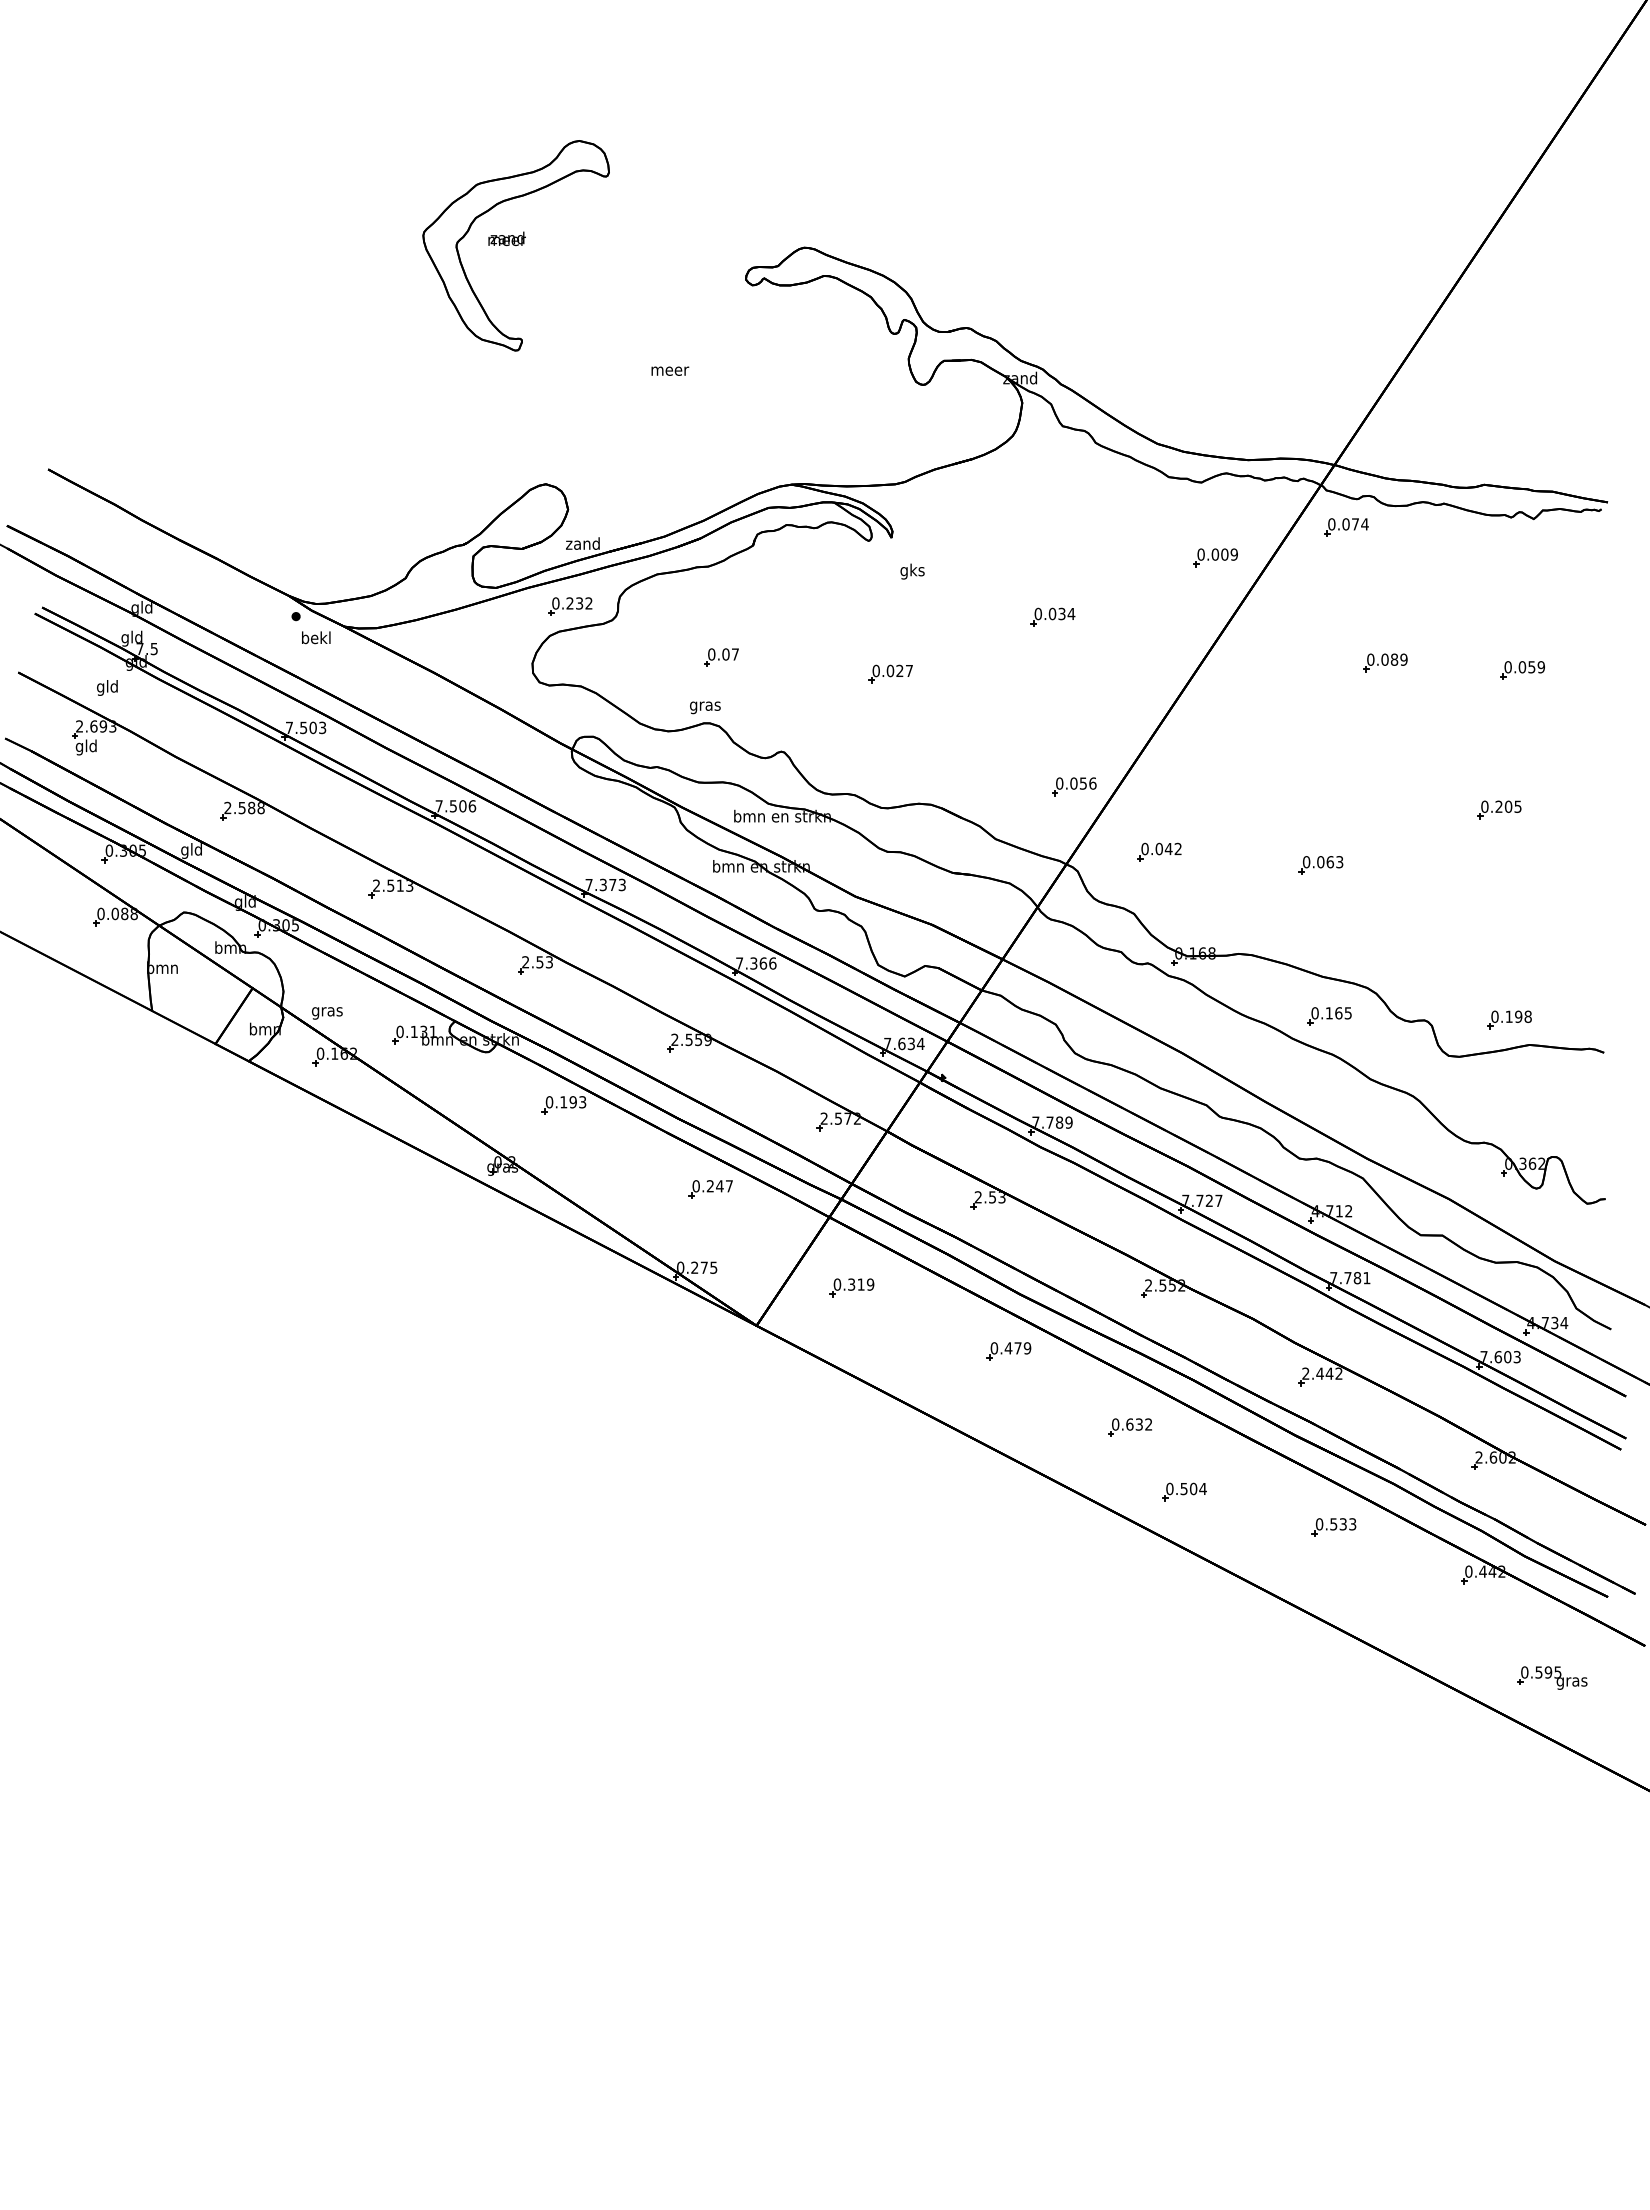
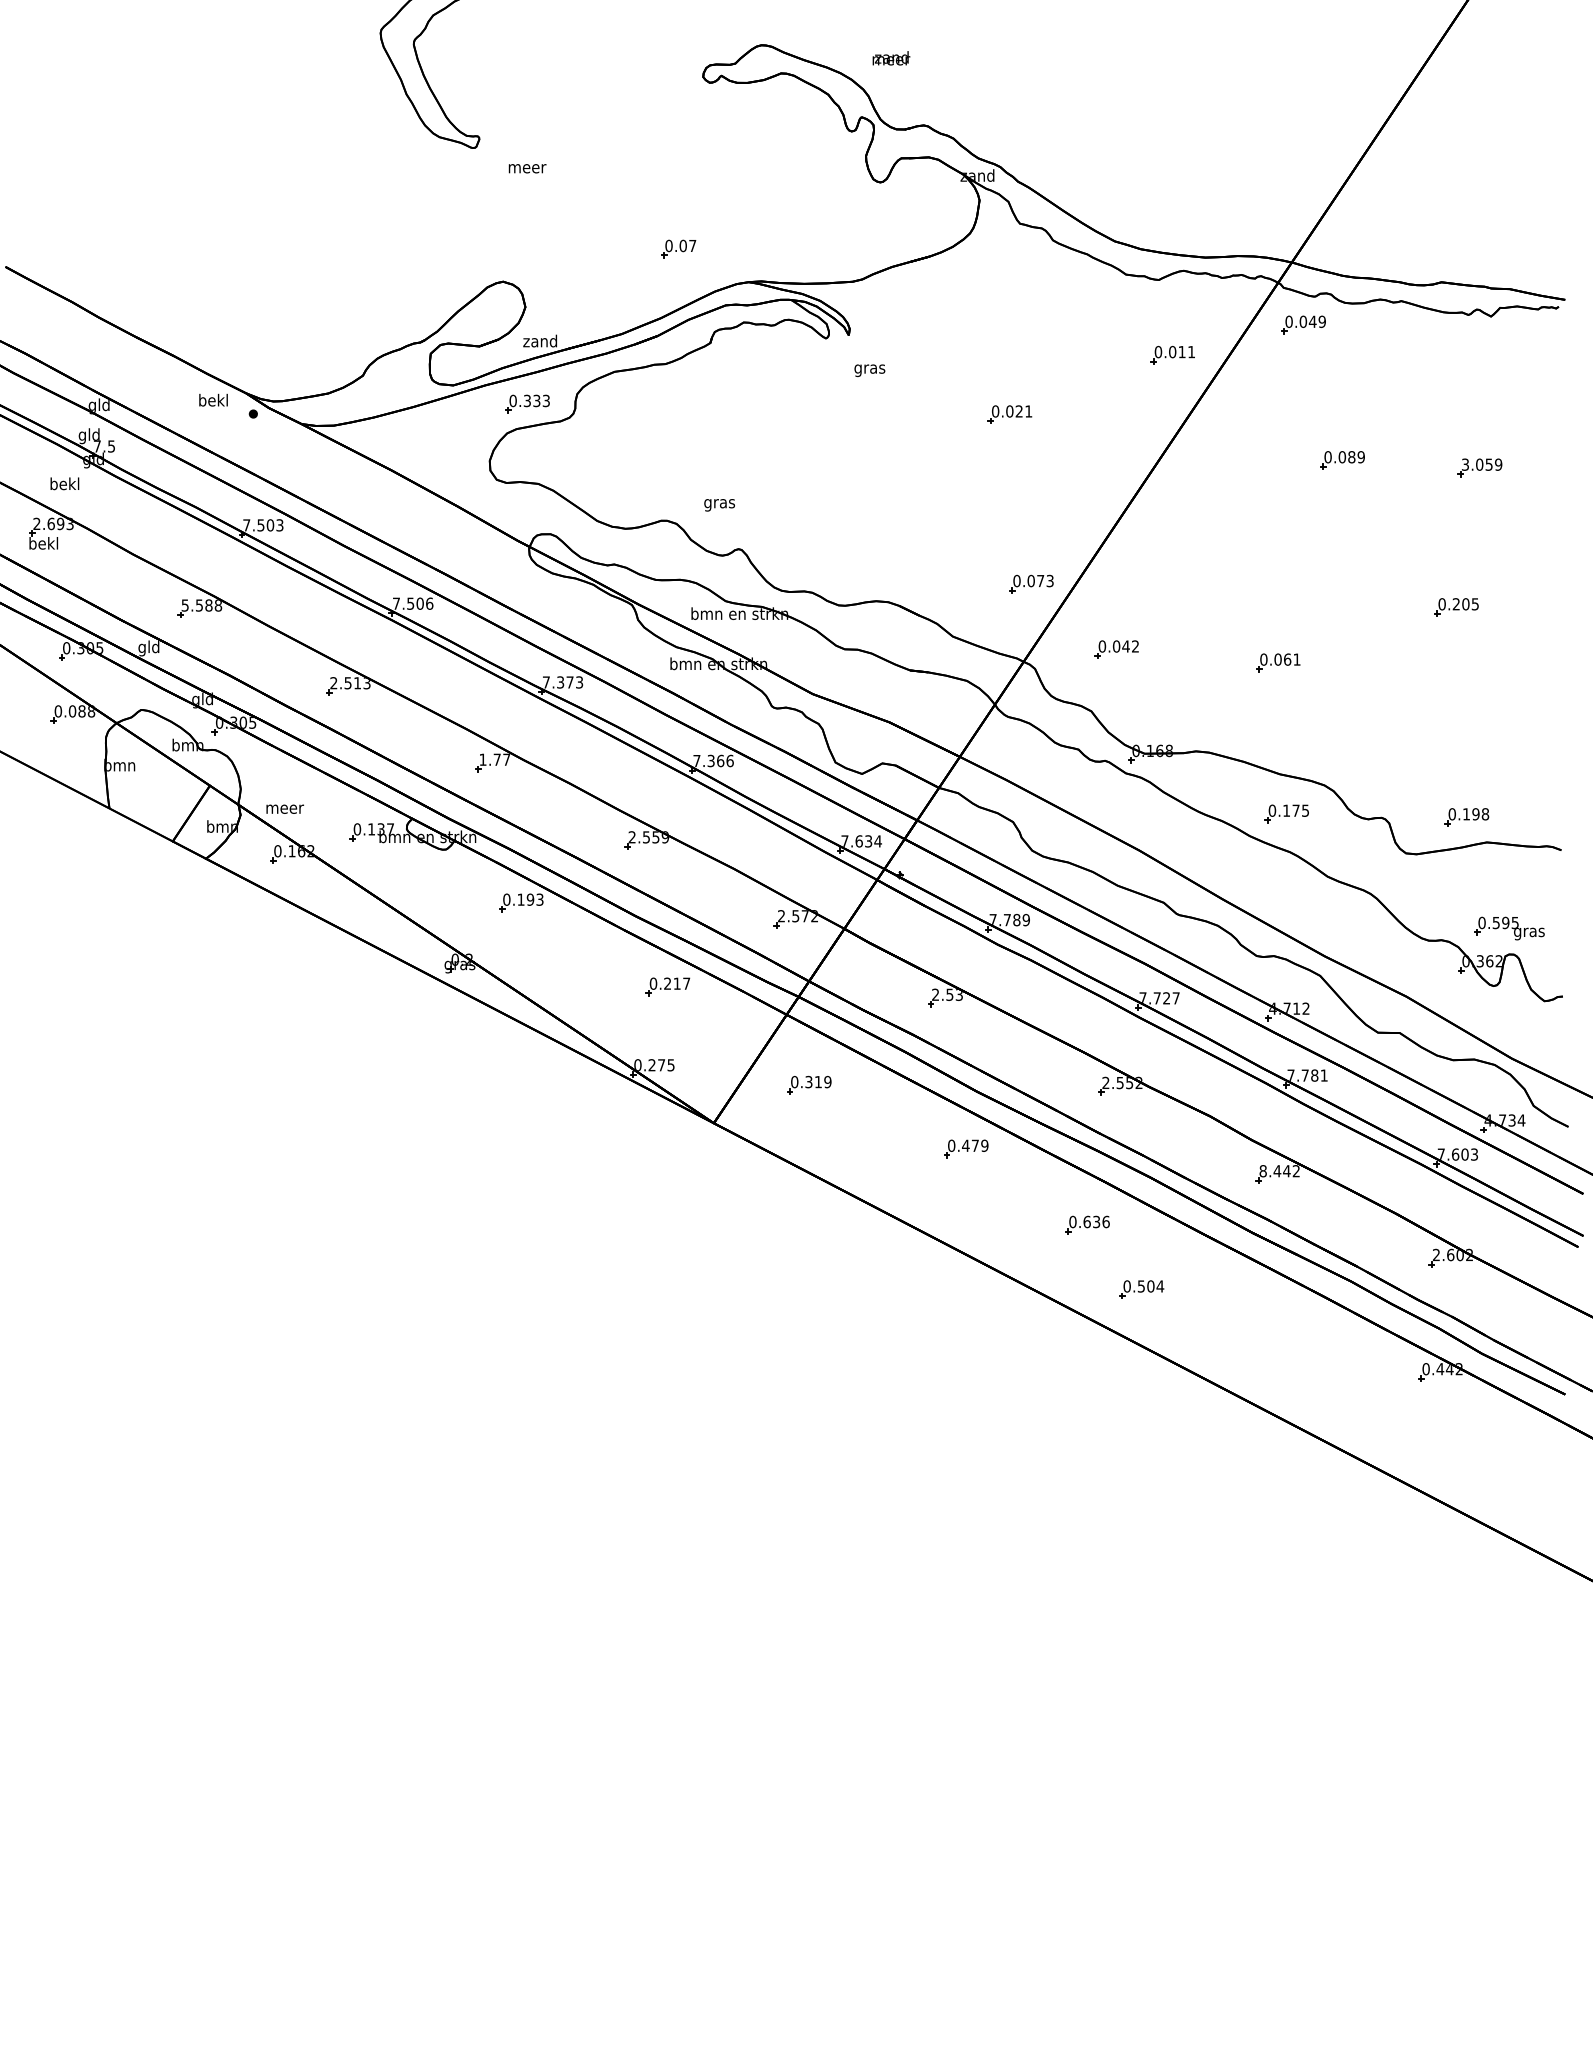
text: (506, 238) -> (890, 57), moved
text: (670, 370) -> (527, 167), moved
text: (1359, 524) -> (1316, 321), 0.074 -> 0.049
text: (1229, 554) -> (1186, 351), 0.009 -> 0.011
text: (912, 571) -> (869, 368), gks -> gras
text: (579, 603) -> (536, 400), 0.232 -> 0.333
text: (1066, 614) -> (1023, 411), 0.034 -> 0.021
text: (316, 637) -> (213, 399), moved
part: (721, 657) -> (678, 248), moved
text: (1507, 667) -> (1464, 464), 0.059 -> 3.059
part: (890, 673) -> (847, 470), removed
text: (107, 687) -> (64, 484), gld -> bekl
text: (705, 707) -> (719, 504), moved
text: (86, 747) -> (43, 544), gld -> bekl
text: (1087, 783) -> (1044, 580), 0.056 -> 0.073
text: (227, 807) -> (184, 604), 2.588 -> 5.588
text: (1339, 862) -> (1296, 659), 0.063 -> 0.061
text: (537, 962) -> (494, 759), 2.53 -> 1.77
text: (327, 1013) -> (284, 810), gras -> meer
text: (1338, 1013) -> (1295, 810), 0.165 -> 0.175
text: (432, 1031) -> (389, 828), 0.131 -> 0.137
text: (719, 1186) -> (676, 983), 0.247 -> 0.217
text: (1305, 1373) -> (1262, 1170), 2.442 -> 8.442
text: (1148, 1424) -> (1105, 1221), 0.632 -> 0.636
part: (1333, 1527) -> (1290, 1324), removed
part: (1552, 1677) -> (1509, 927), moved

